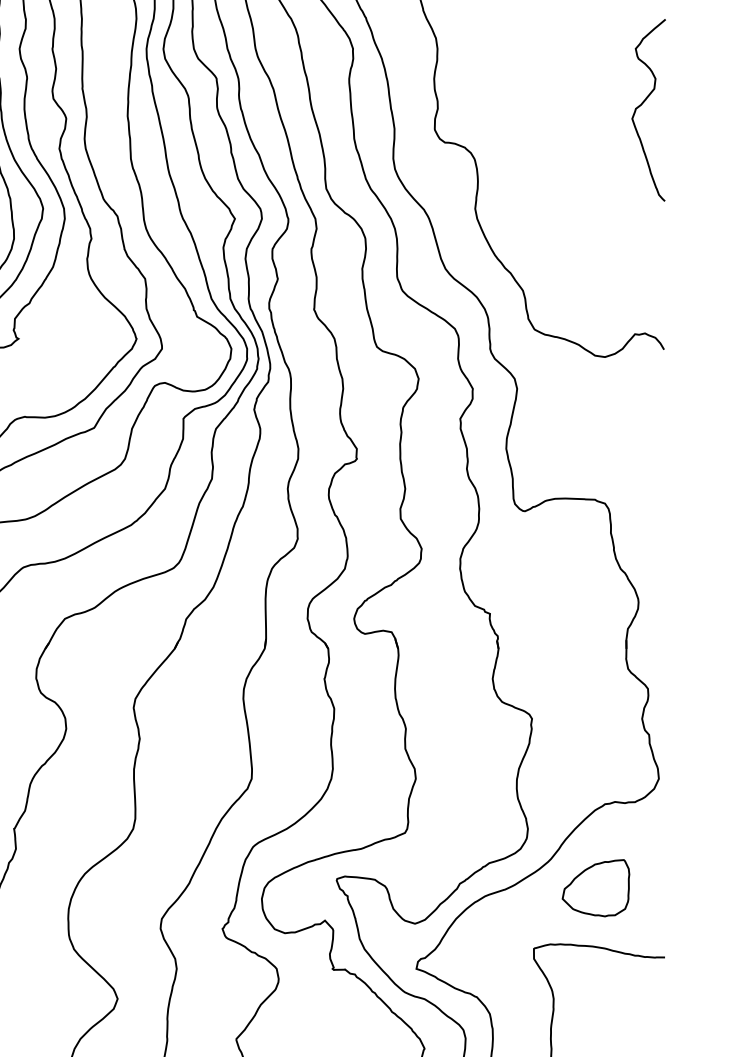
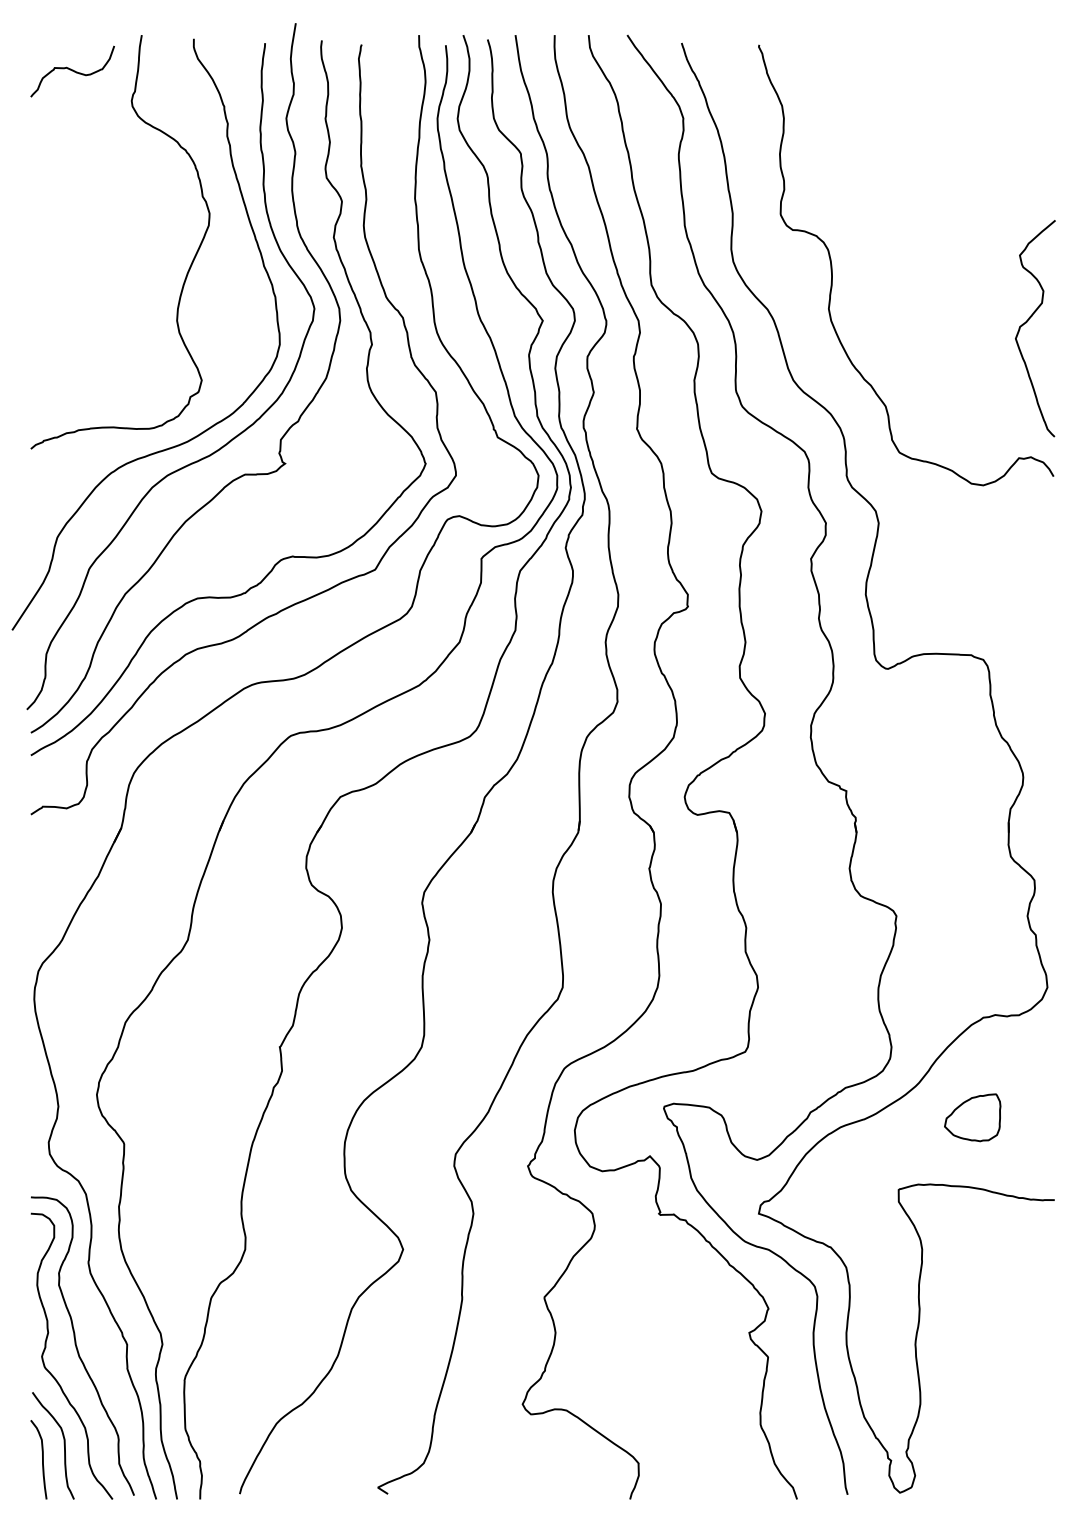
curve: (642, 104) -> (1028, 321), moved
part: (595, 888) -> (972, 1117), size x0.7

